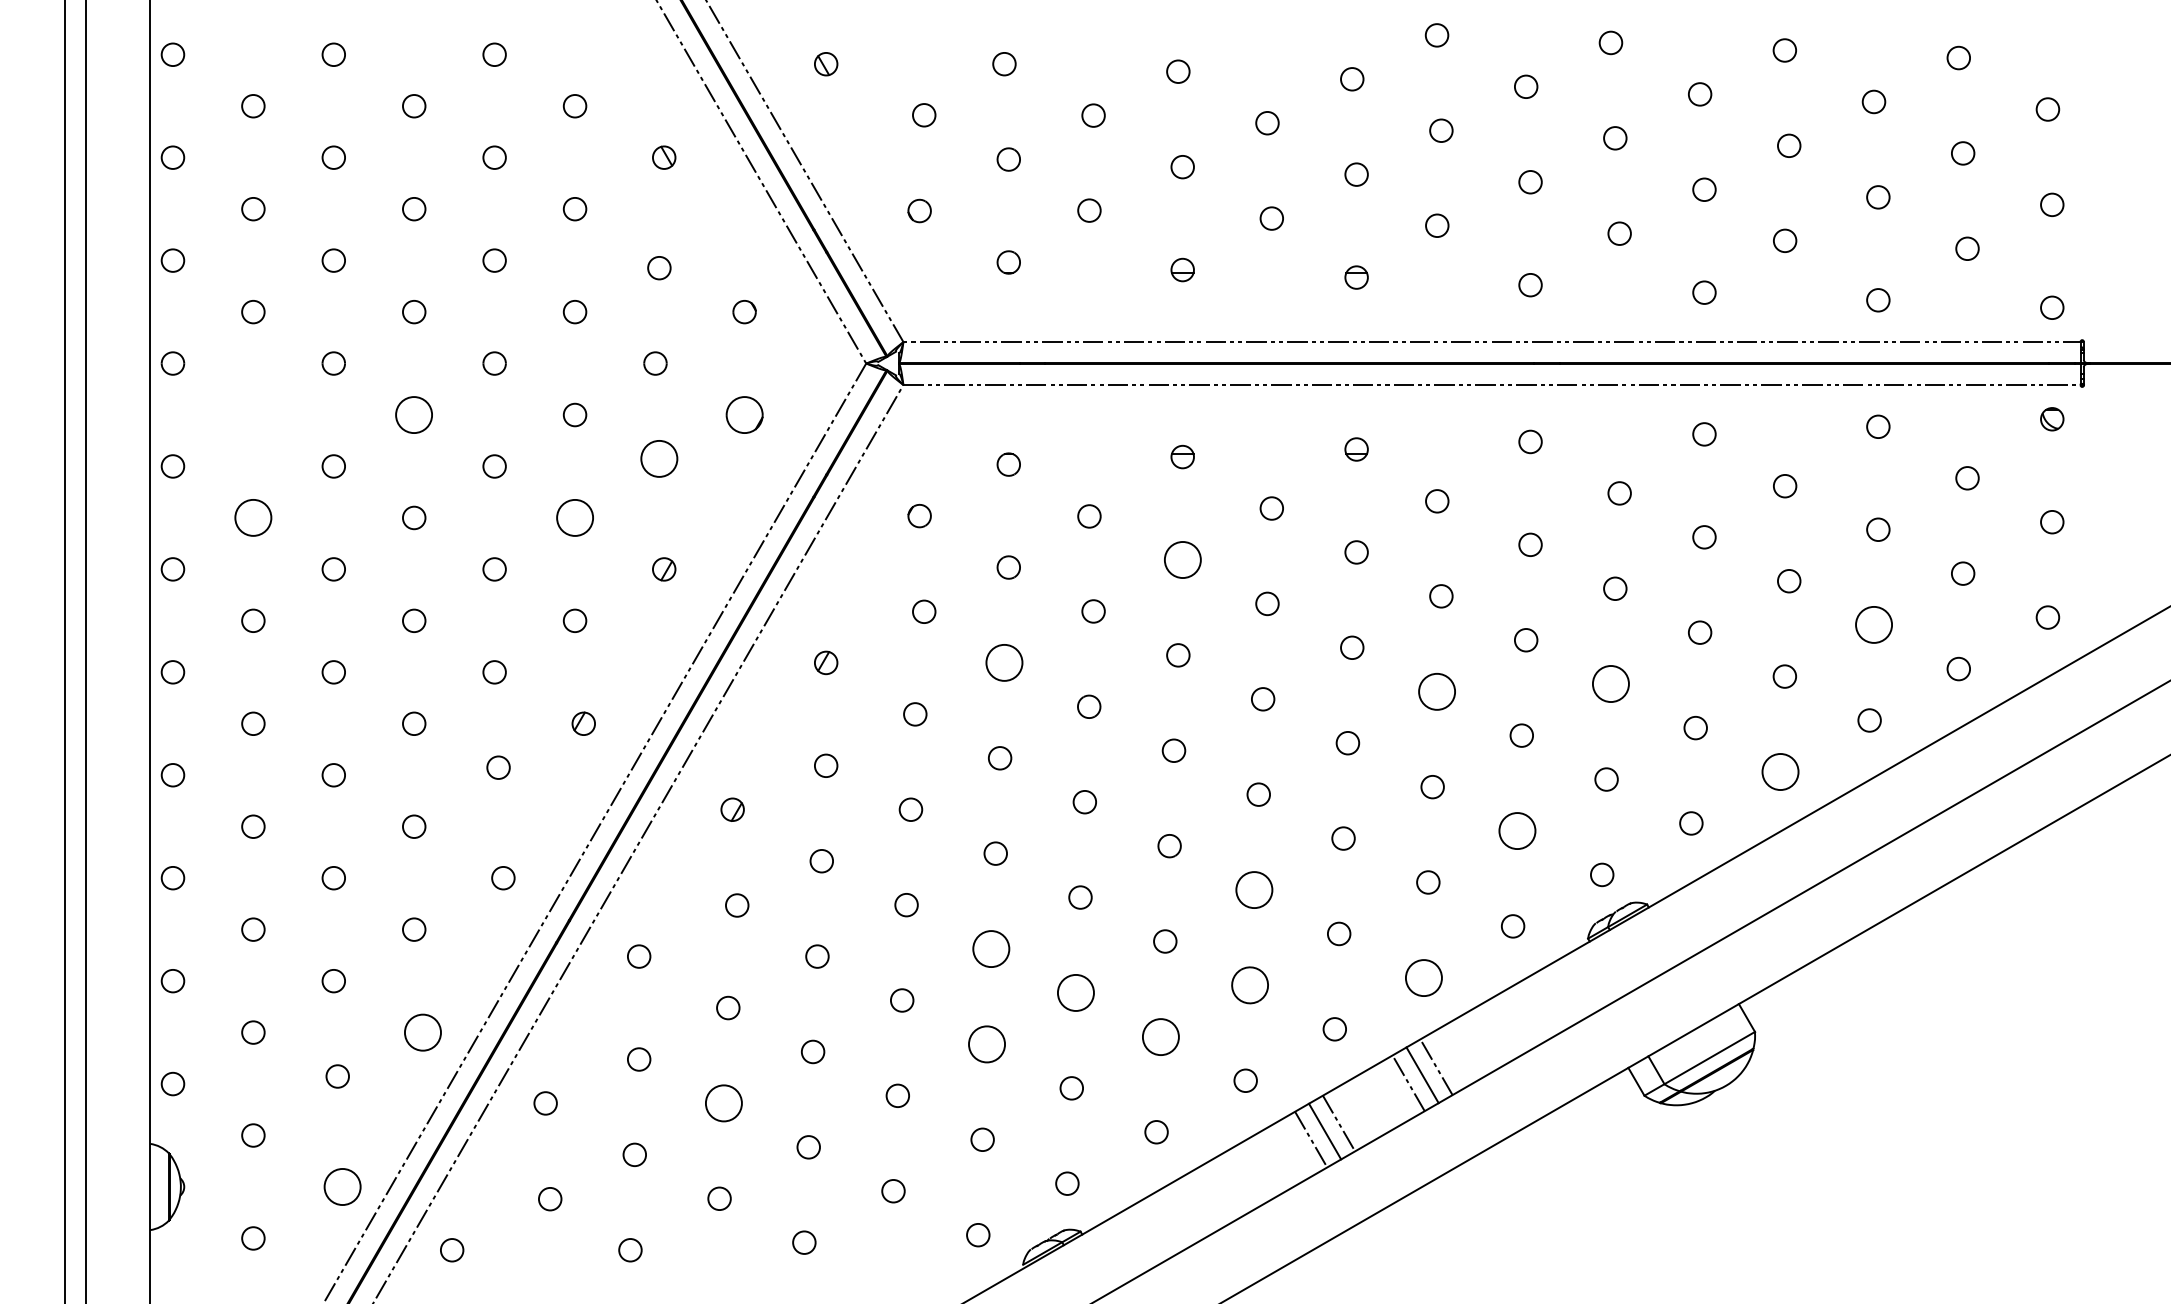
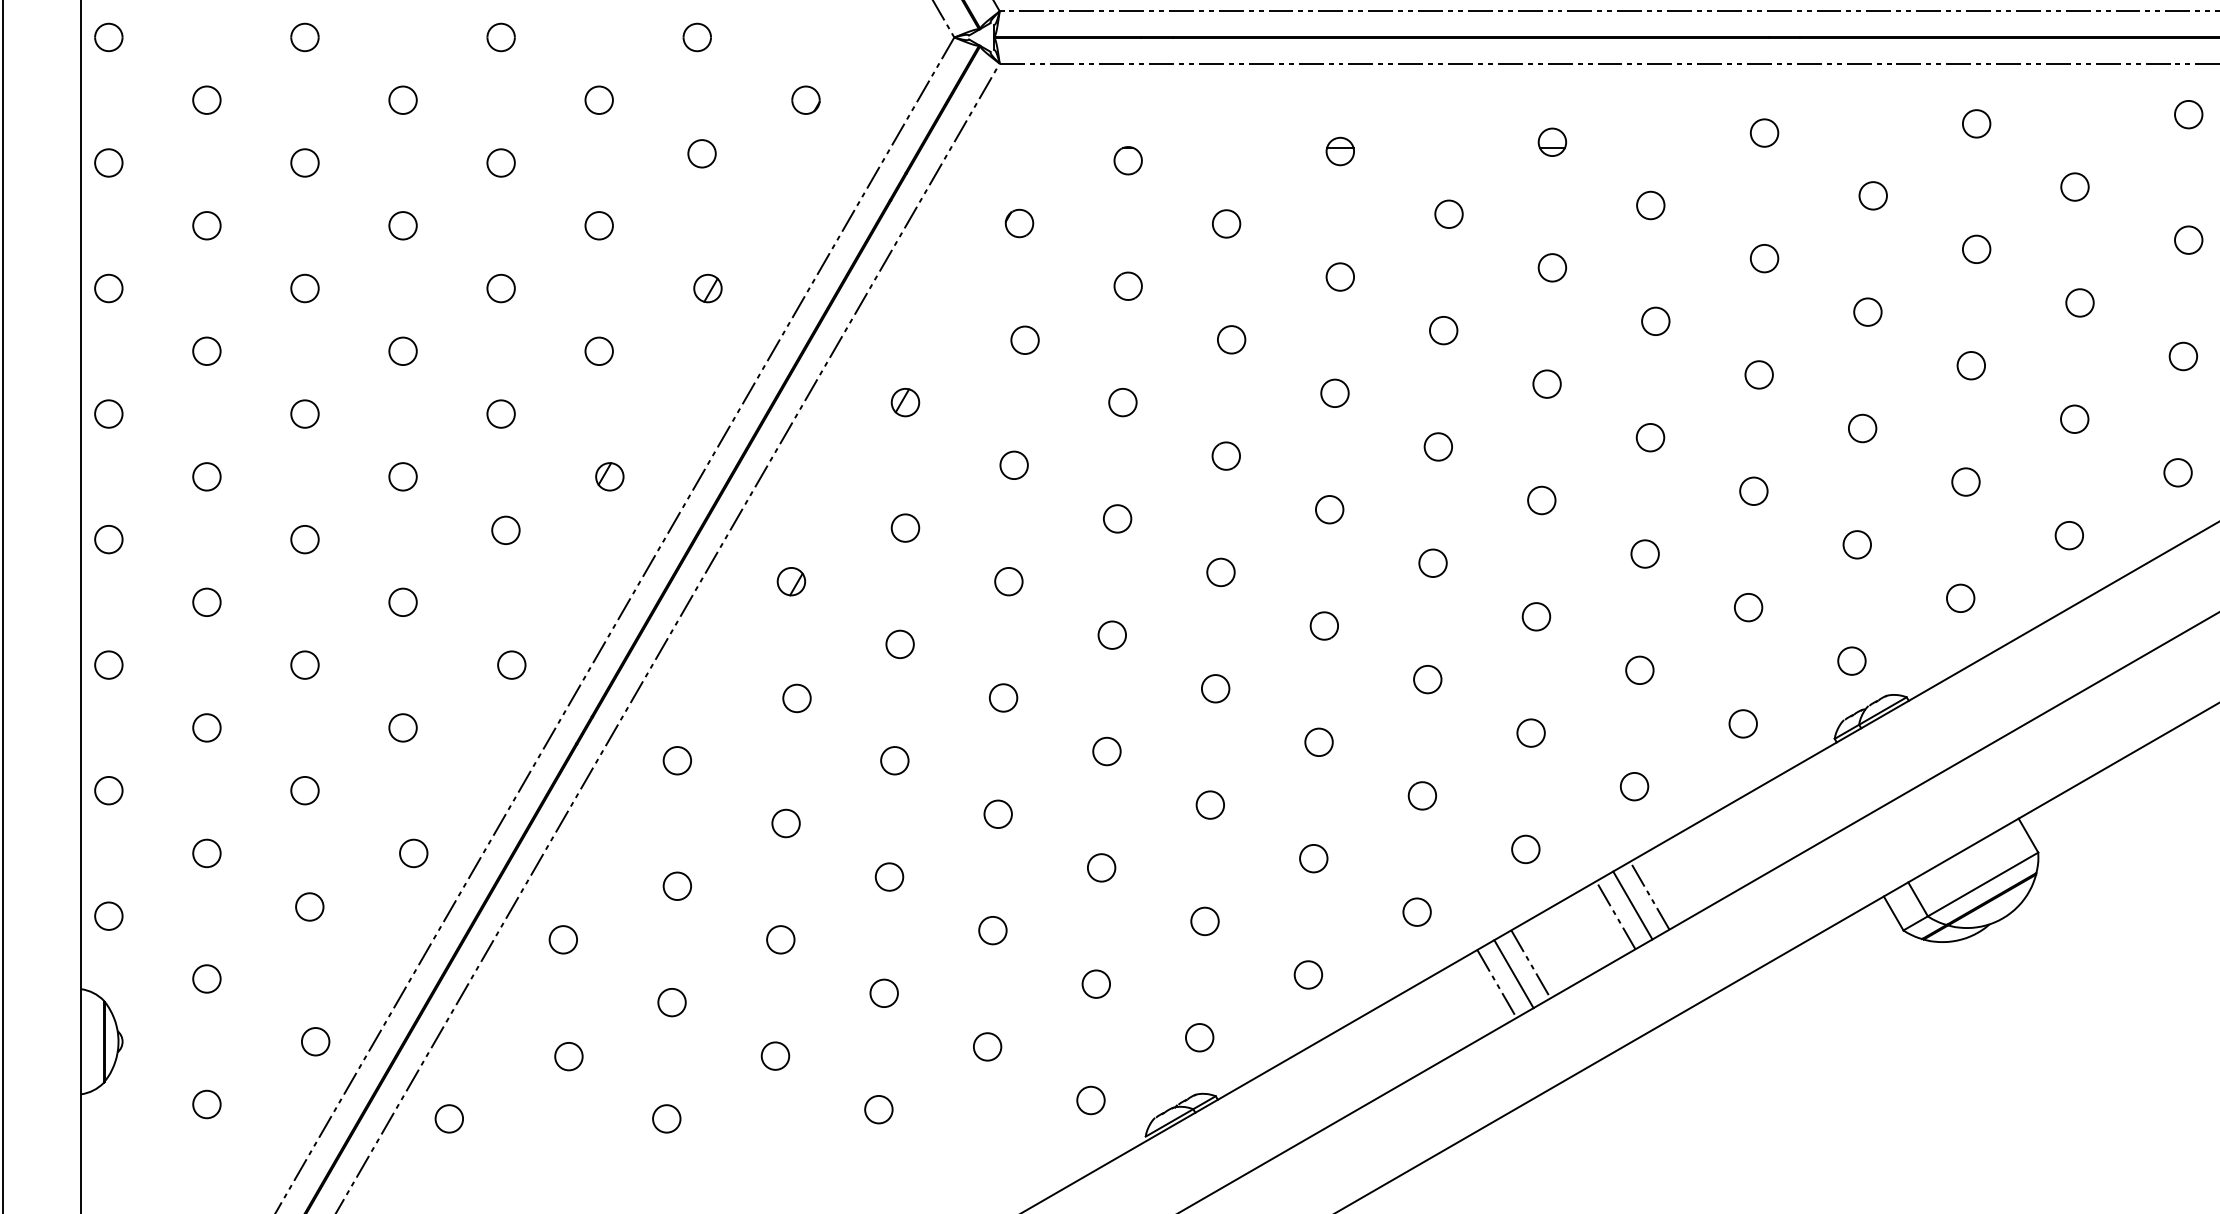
circle: (253, 414) -> (207, 99), added
circle: (414, 414) -> (403, 99), size x0.62
part: (744, 414) -> (805, 99), size x0.62
circle: (659, 458) -> (702, 153), size x0.62
circle: (253, 517) -> (207, 225), size x0.62
circle: (574, 517) -> (598, 225), size x0.62
circle: (1182, 559) -> (1340, 276), size x0.62
circle: (1873, 625) -> (2182, 356), size x0.62
circle: (1004, 662) -> (1122, 402), size x0.62
circle: (1610, 684) -> (1862, 428), size x0.62
circle: (1436, 691) -> (1649, 437), size x0.62
circle: (1780, 771) -> (2069, 535), size x0.62
circle: (1517, 830) -> (1748, 606), size x0.62
circle: (1254, 889) -> (1427, 678), size x0.62
circle: (991, 948) -> (1107, 750), size x0.62
circle: (1423, 977) -> (1633, 786), size x0.62
part: (1249, 985) -> (1421, 796), size x0.62
circle: (1076, 992) -> (1210, 804), size x0.62
circle: (422, 1032) -> (413, 853), size x0.62
circle: (1160, 1036) -> (1313, 858), size x0.62
circle: (986, 1044) -> (1101, 867), size x0.62
circle: (723, 1103) -> (780, 939), size x0.62
circle: (342, 1186) -> (315, 1041), size x0.62

